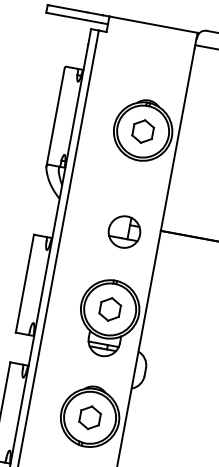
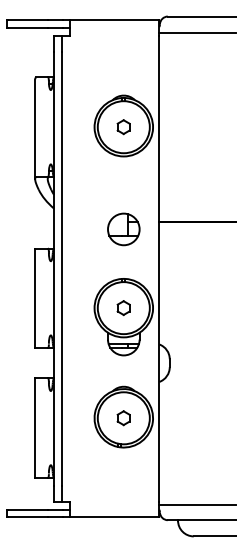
part: (142, 130) -> (123, 126), size x0.6
part: (109, 308) -> (123, 307), size x0.6
part: (89, 416) -> (123, 417), size x0.6

